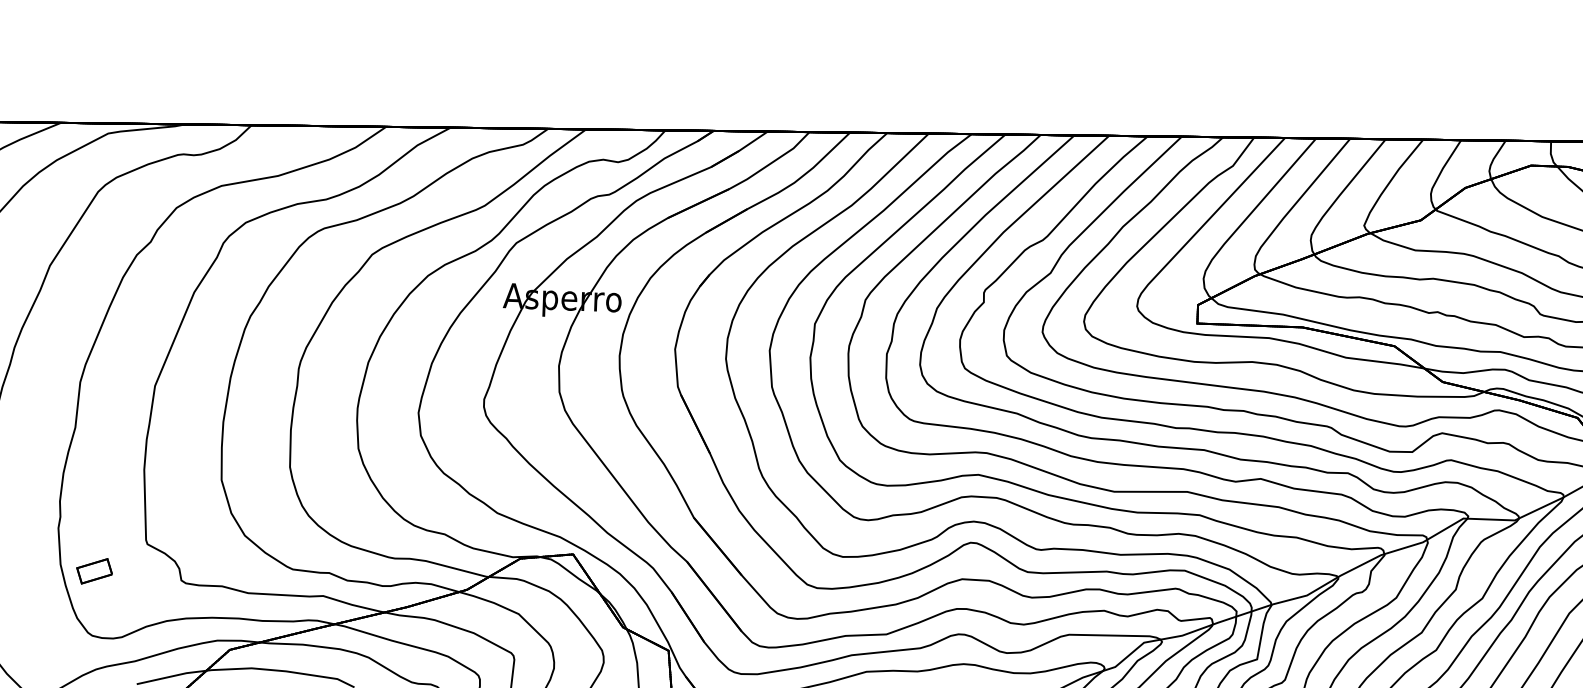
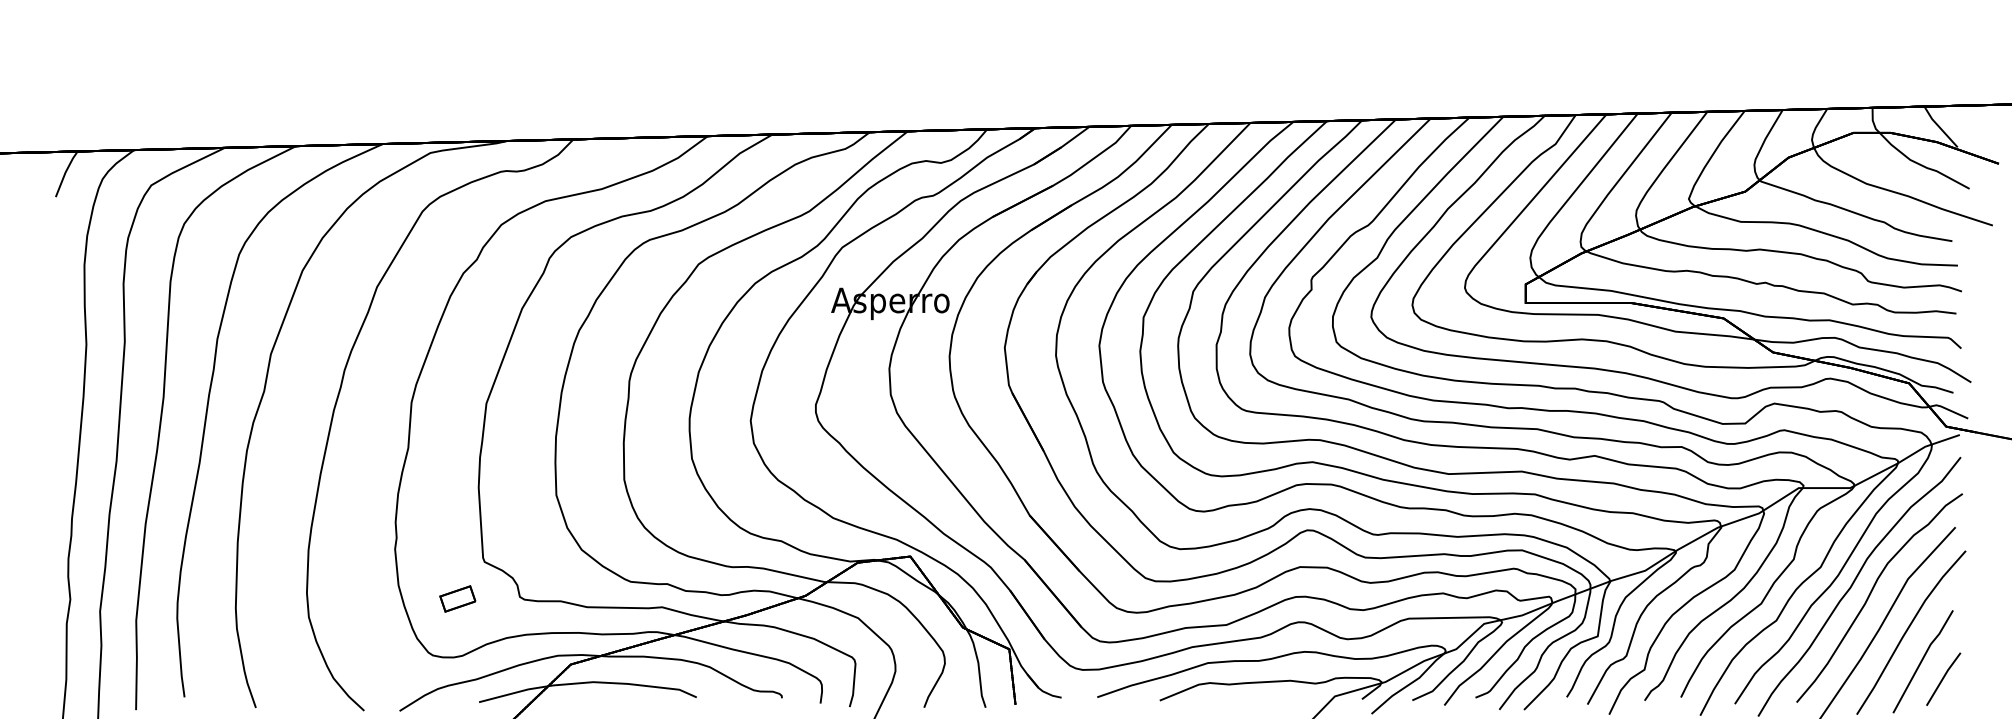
part: (94, 570) -> (457, 598), moved

